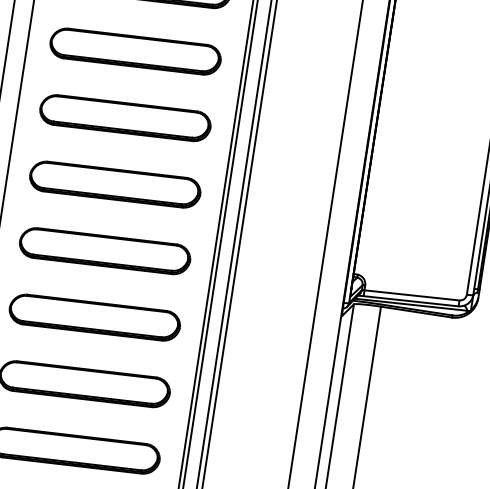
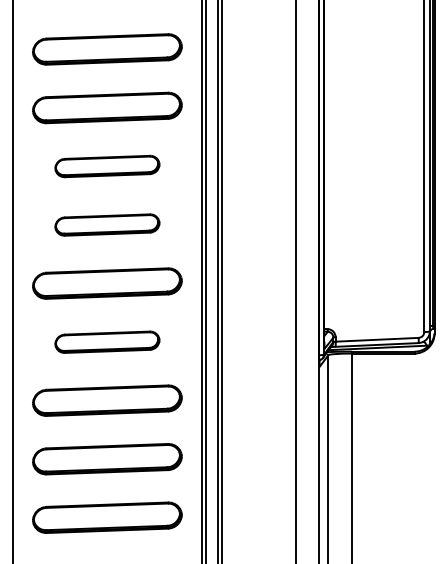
part: (135, 51) -> (107, 166), size x0.7
part: (125, 117) -> (107, 224), size x0.7
part: (105, 251) -> (107, 342), size x0.7

